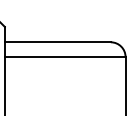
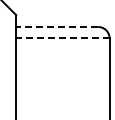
line: (56, 42) -> (56, 27), solid -> dashed
line: (64, 57) -> (62, 38), solid -> dashed

